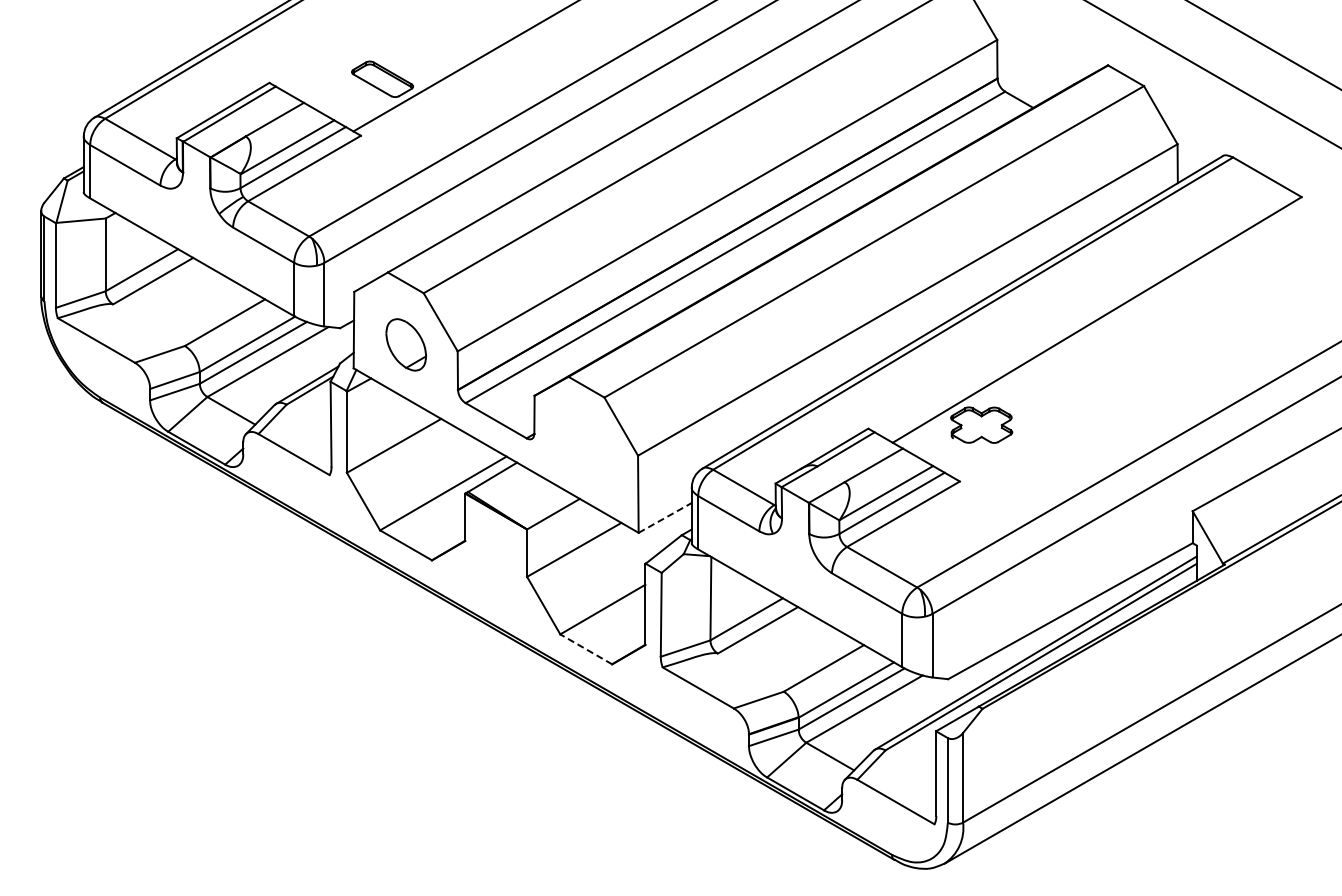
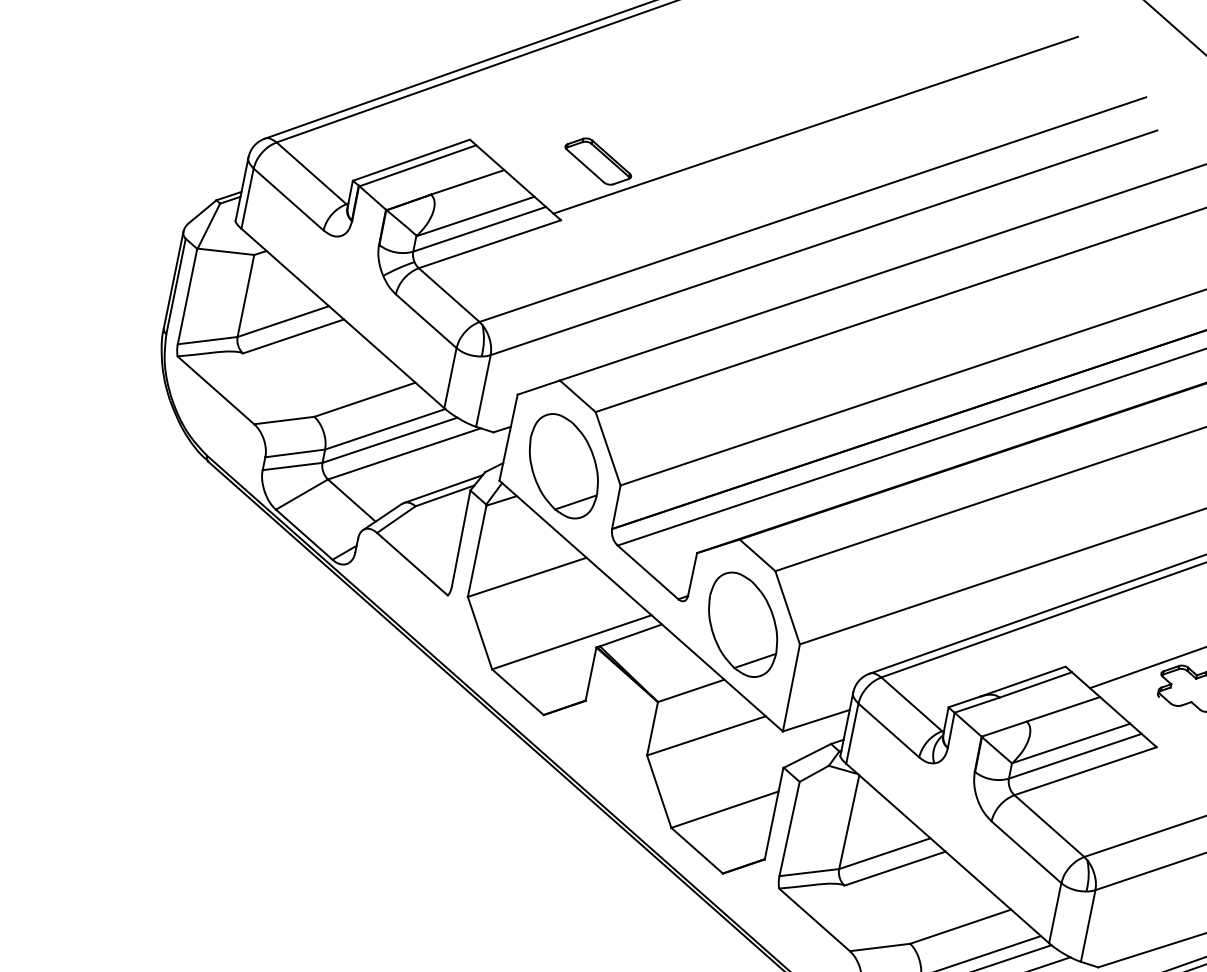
part: (406, 344) -> (564, 465), size x1.67
part: (586, 448) -> (743, 624), added
line: (665, 517) -> (816, 720), dashed -> solid
line: (586, 649) -> (697, 850), dashed -> solid

